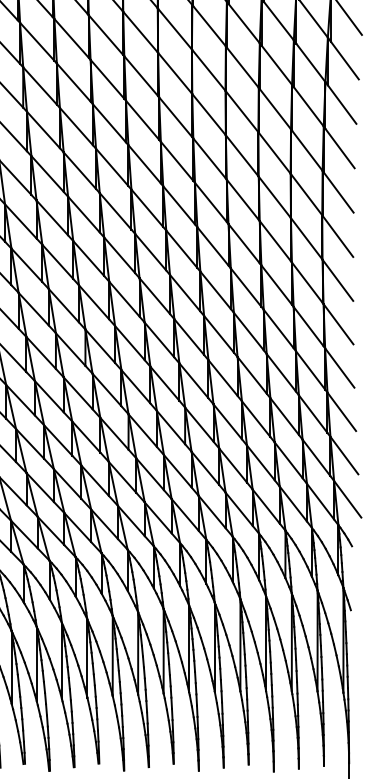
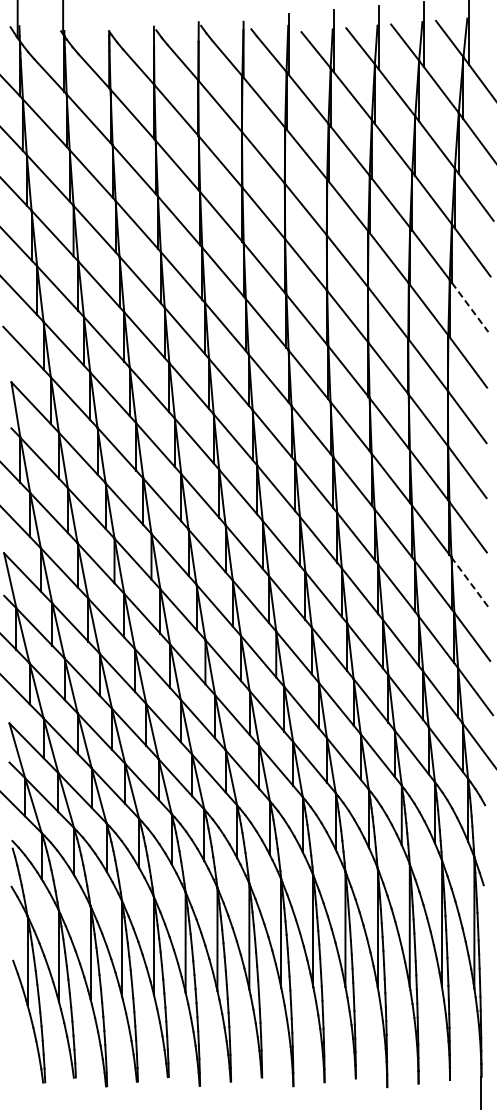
line: (340, 148) -> (470, 307), solid -> dashed
line: (339, 368) -> (469, 582), solid -> dashed

